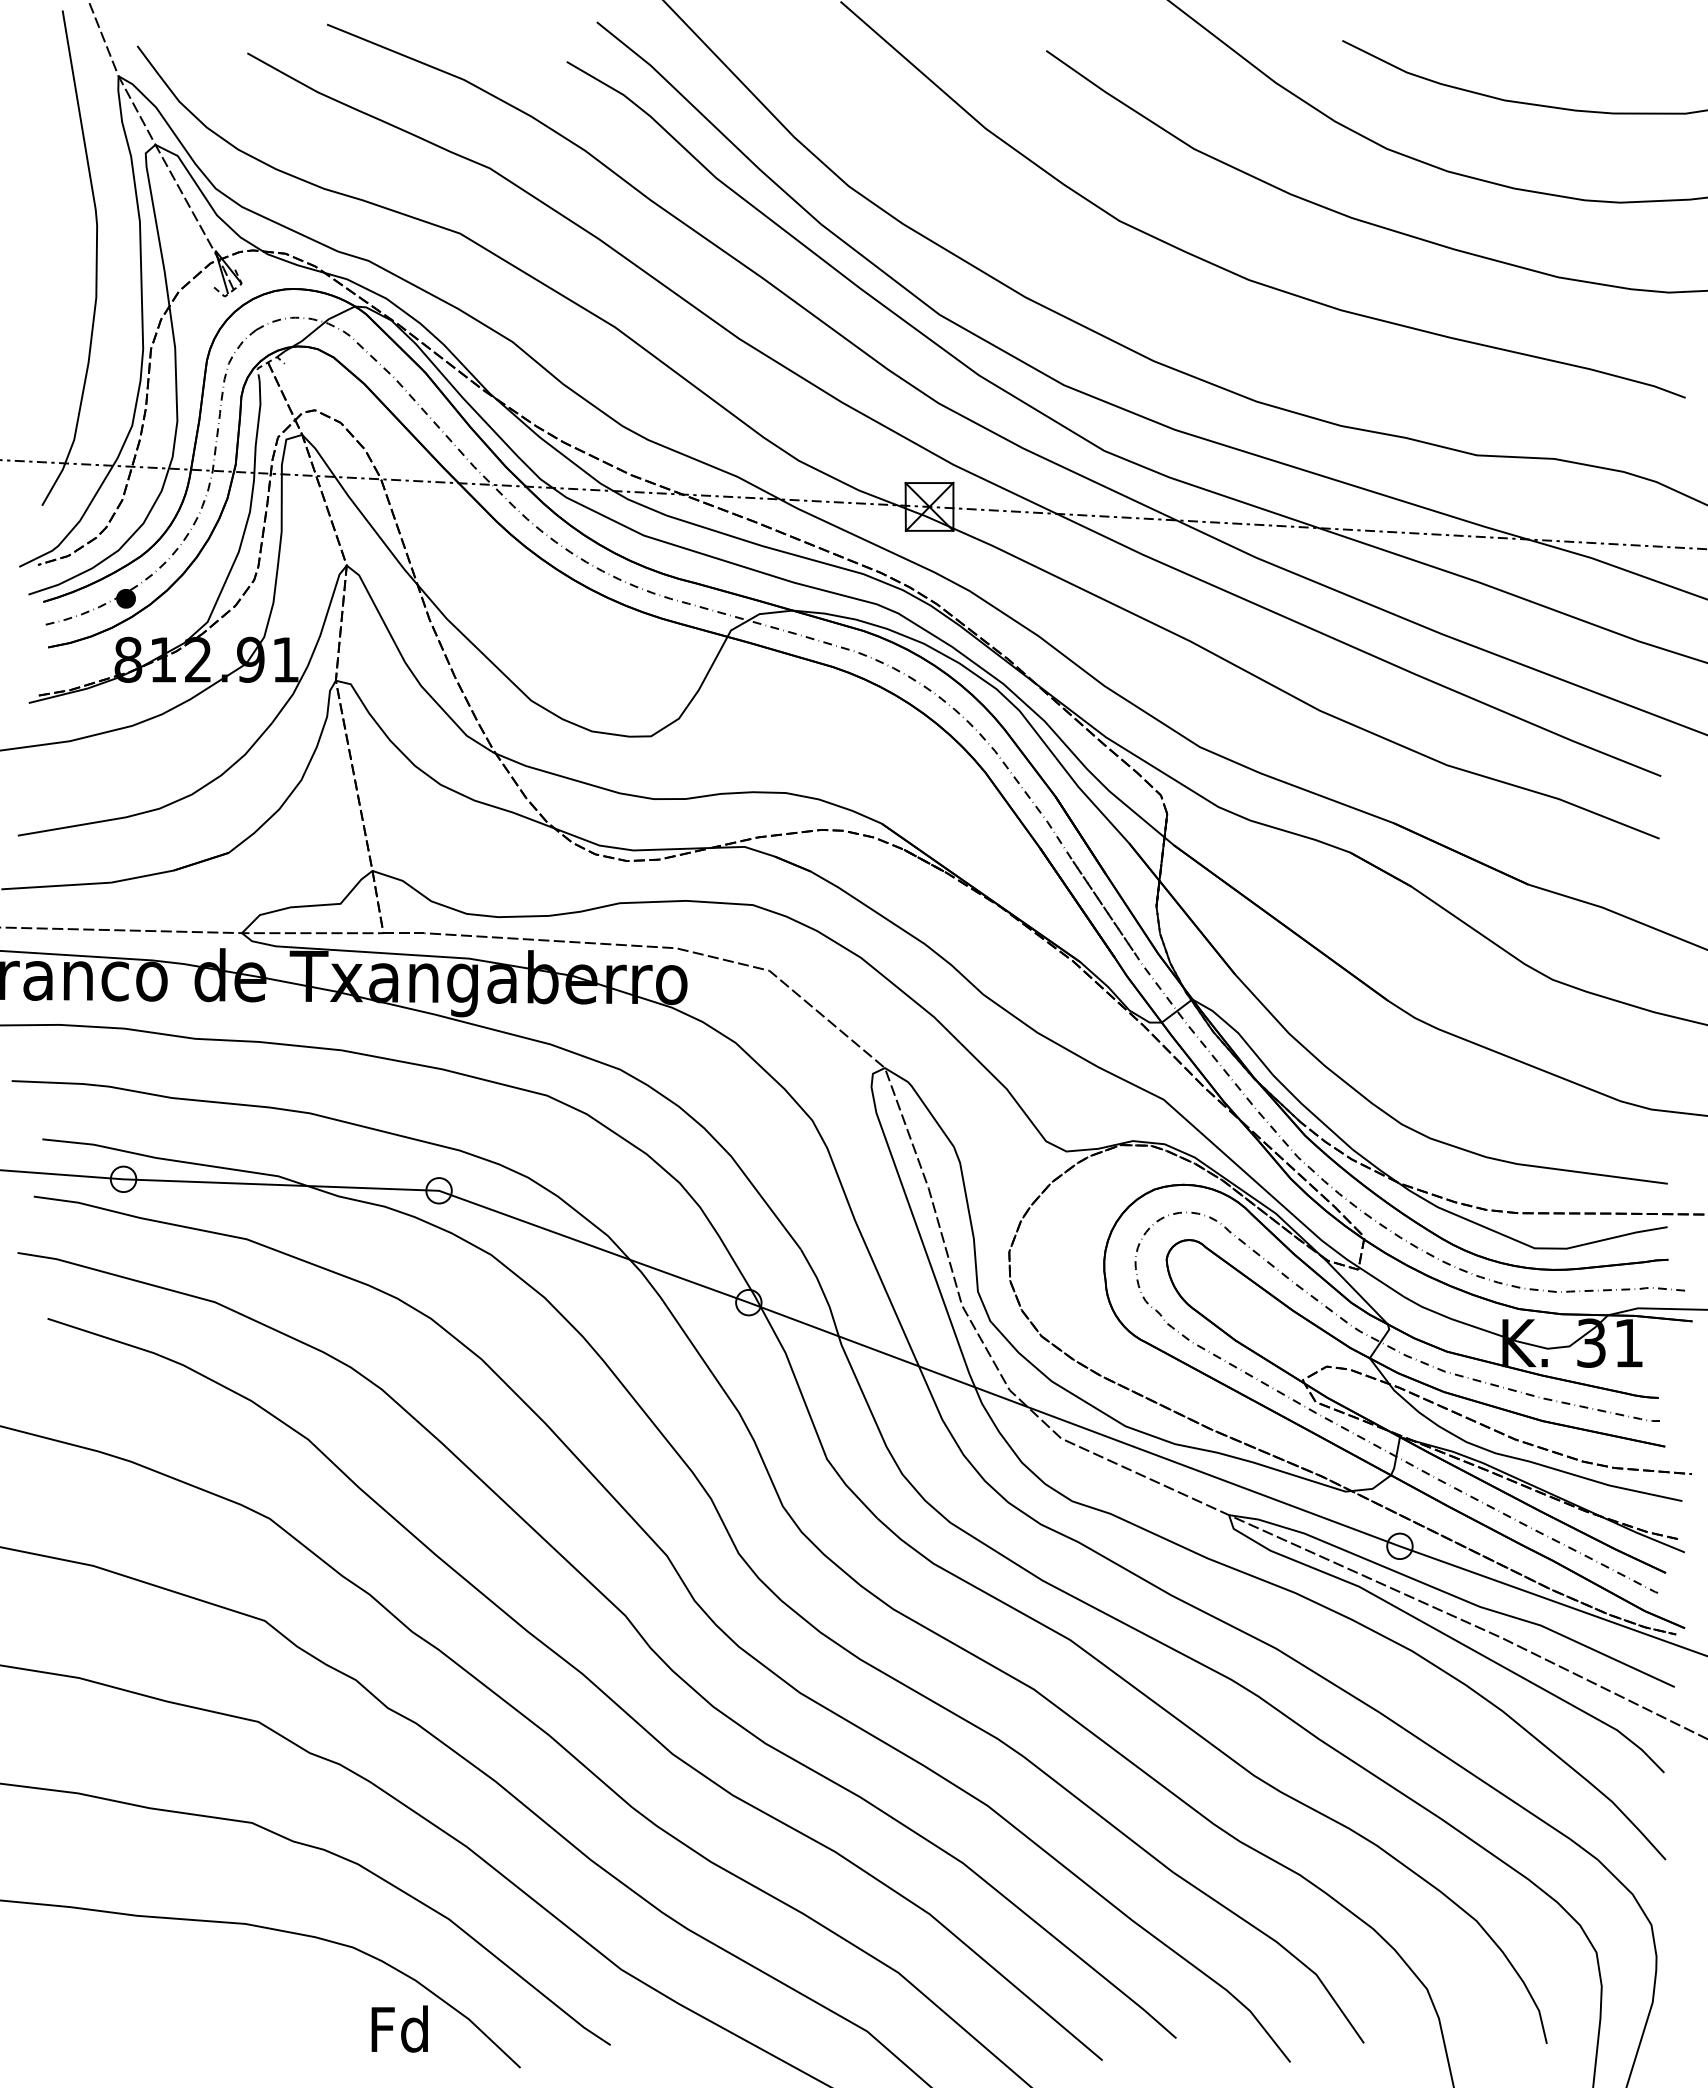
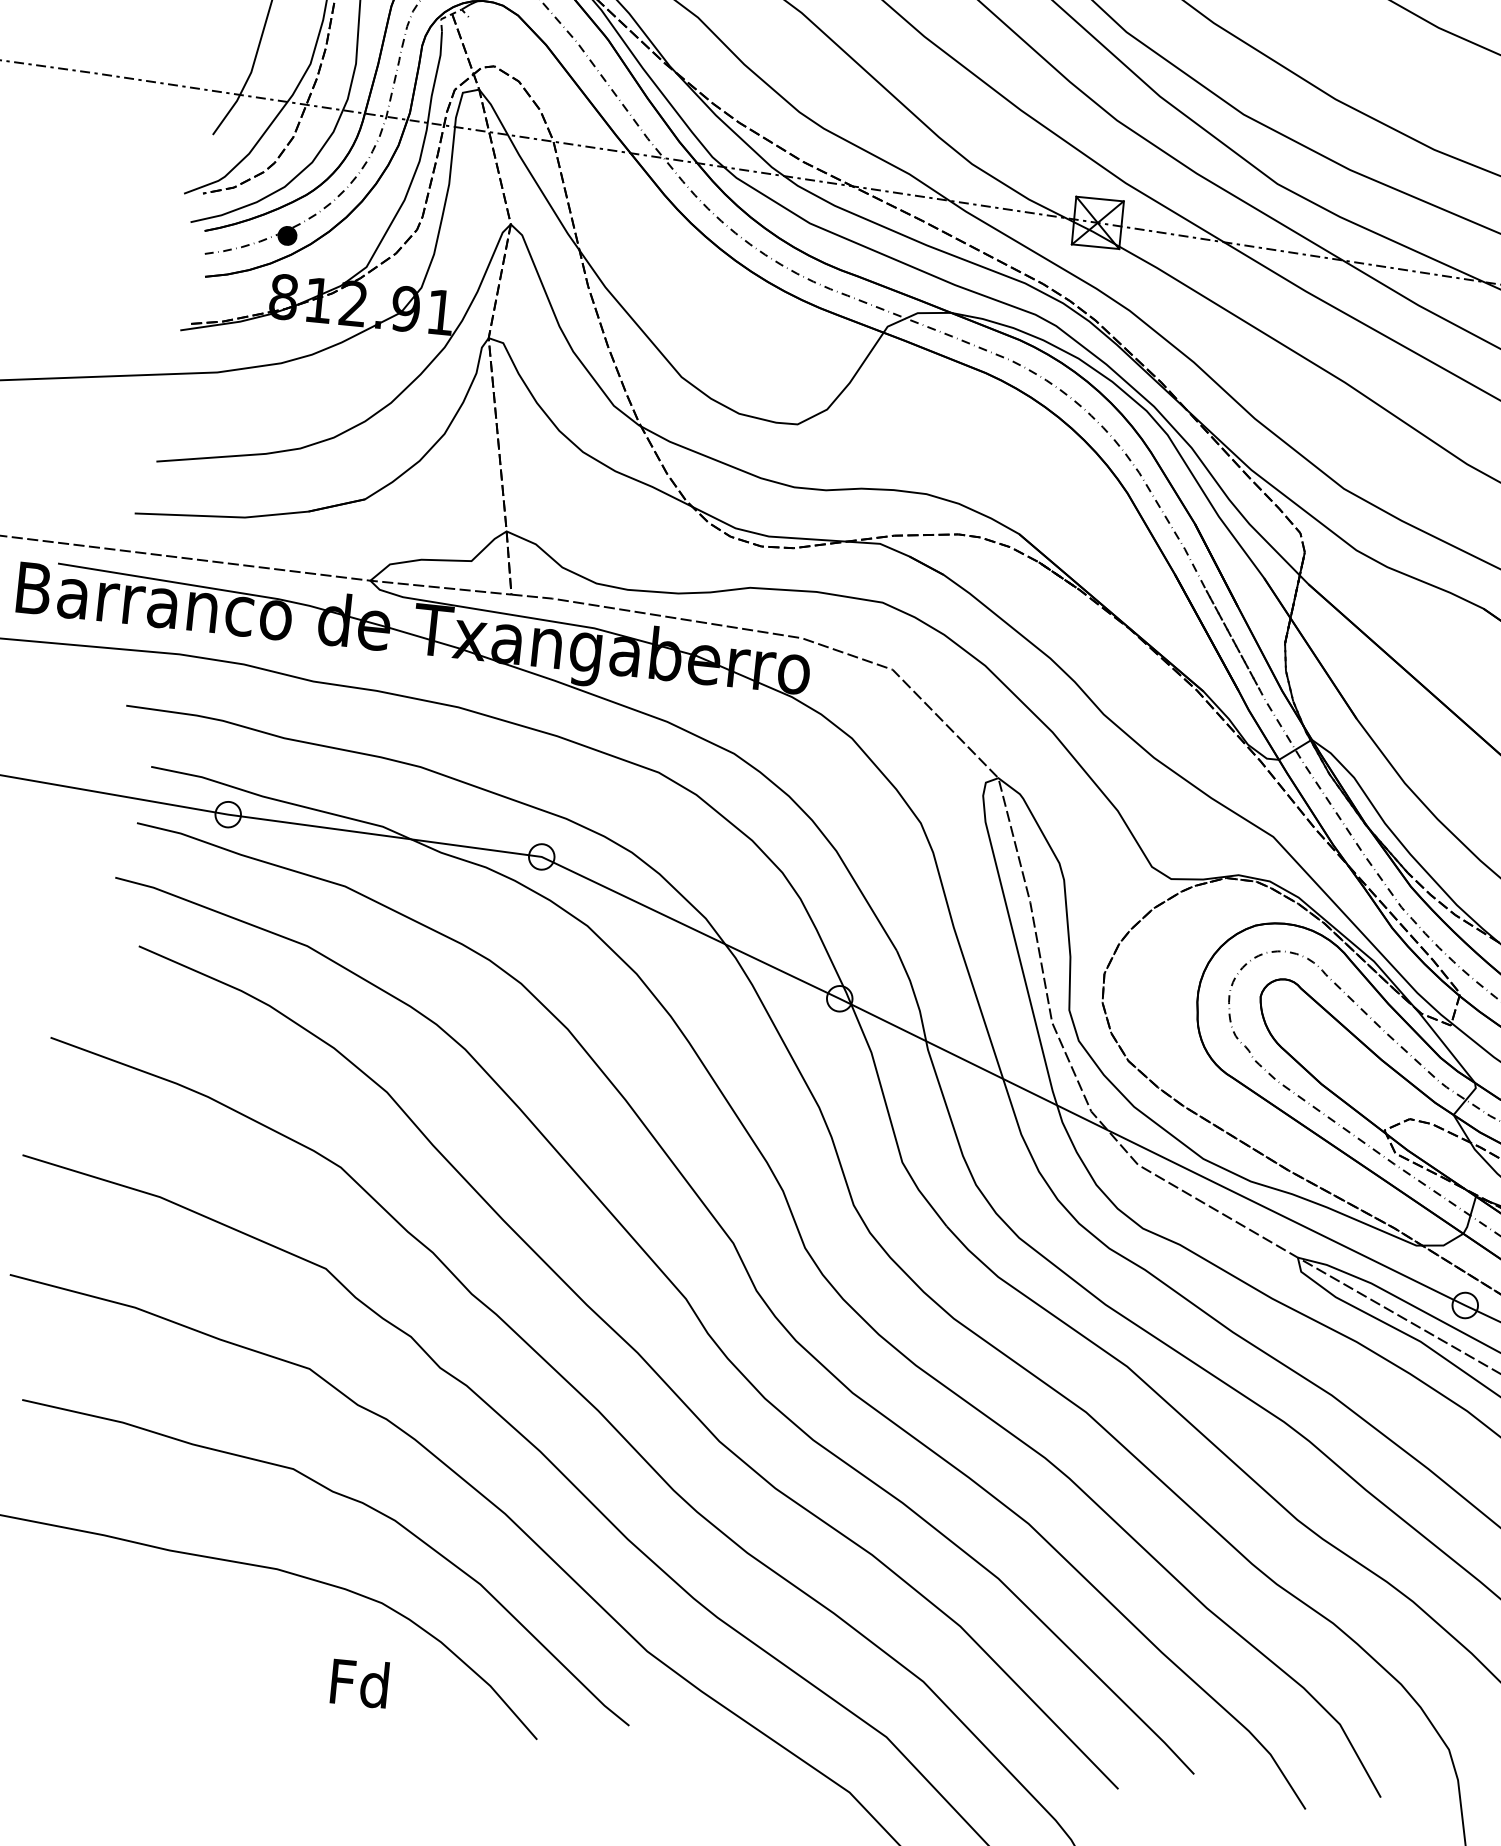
text: (399, 2028) -> (359, 1682), moved

